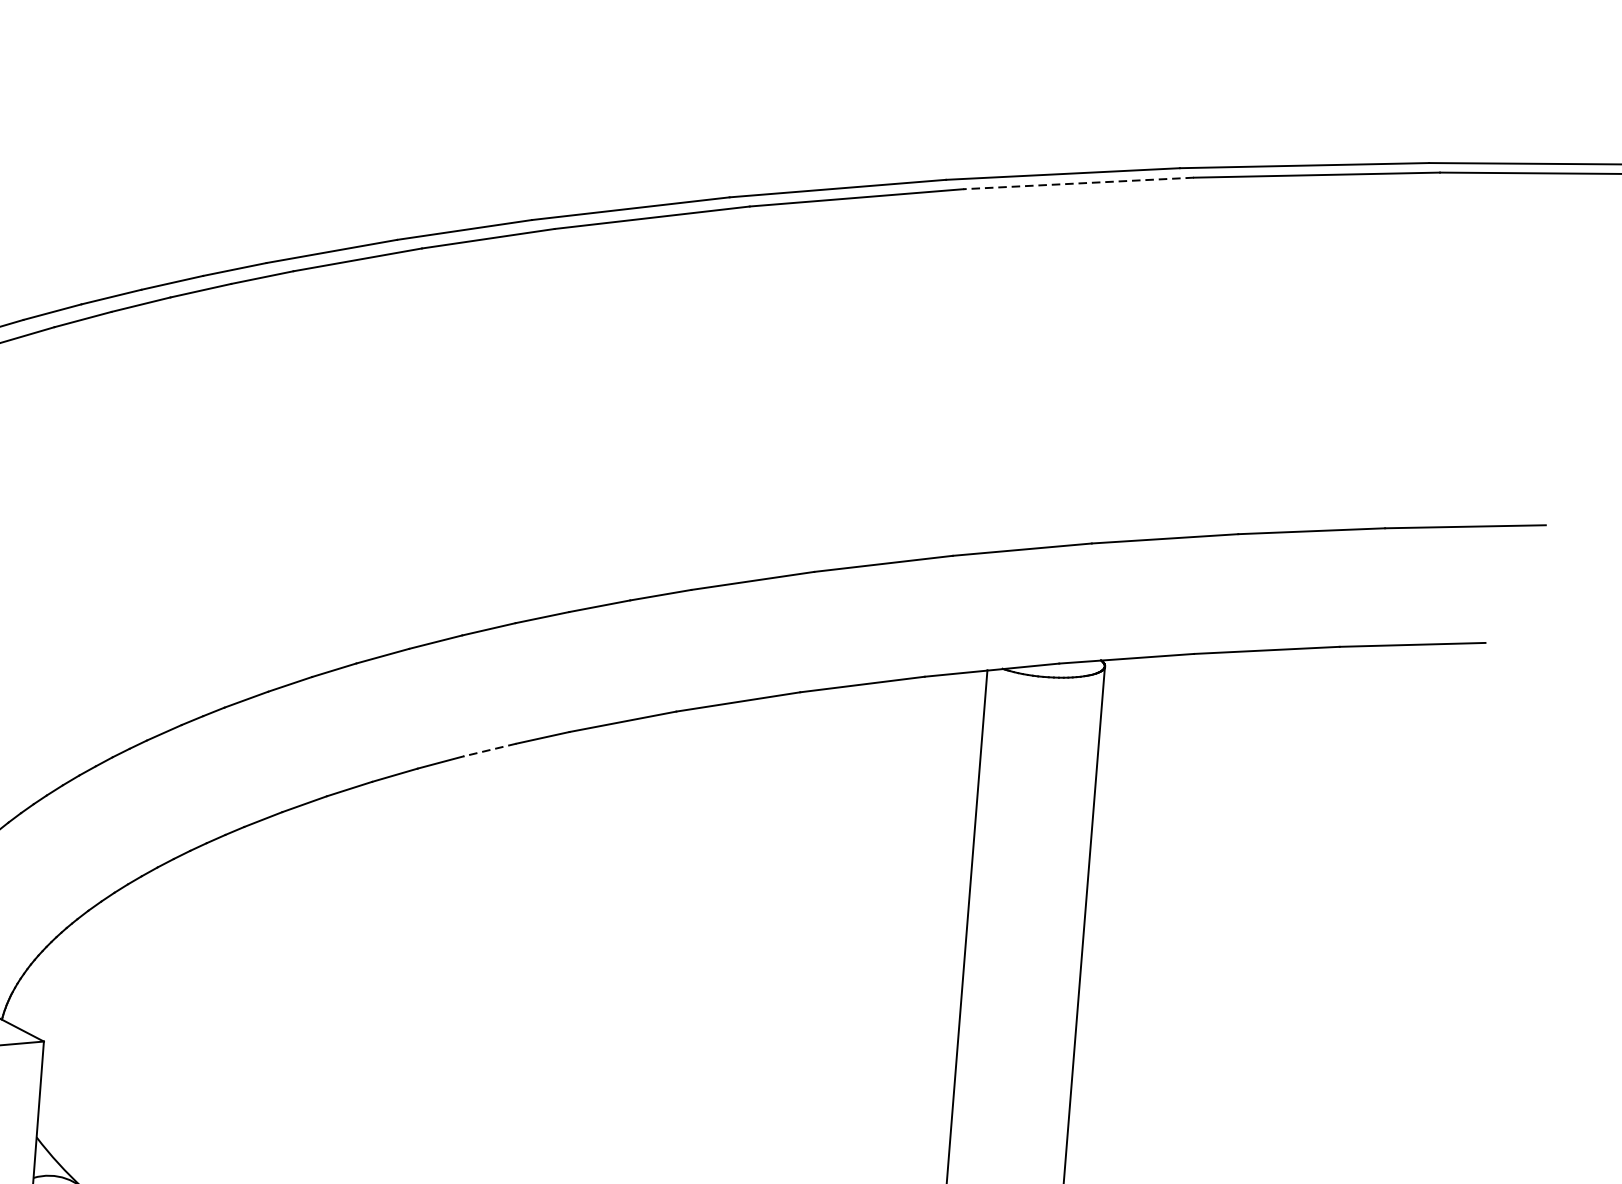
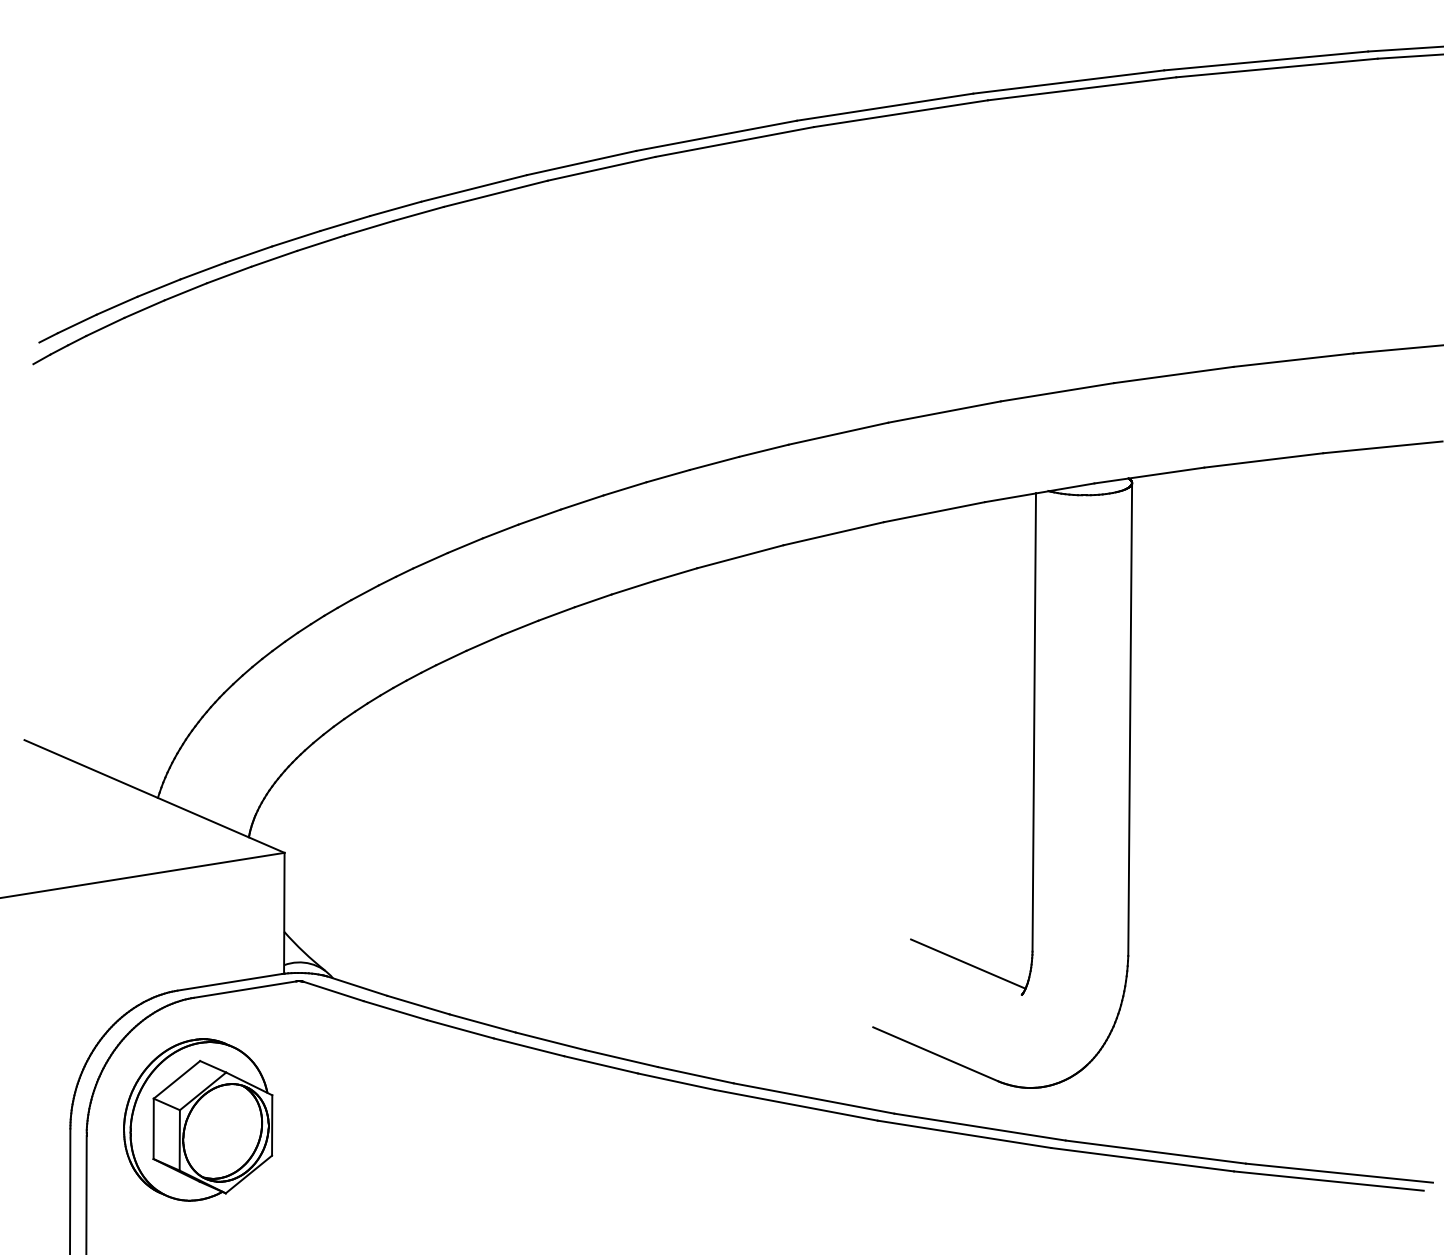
line: (1079, 183) -> (1082, 88), dashed -> solid
line: (489, 749) -> (632, 587), dashed -> solid

